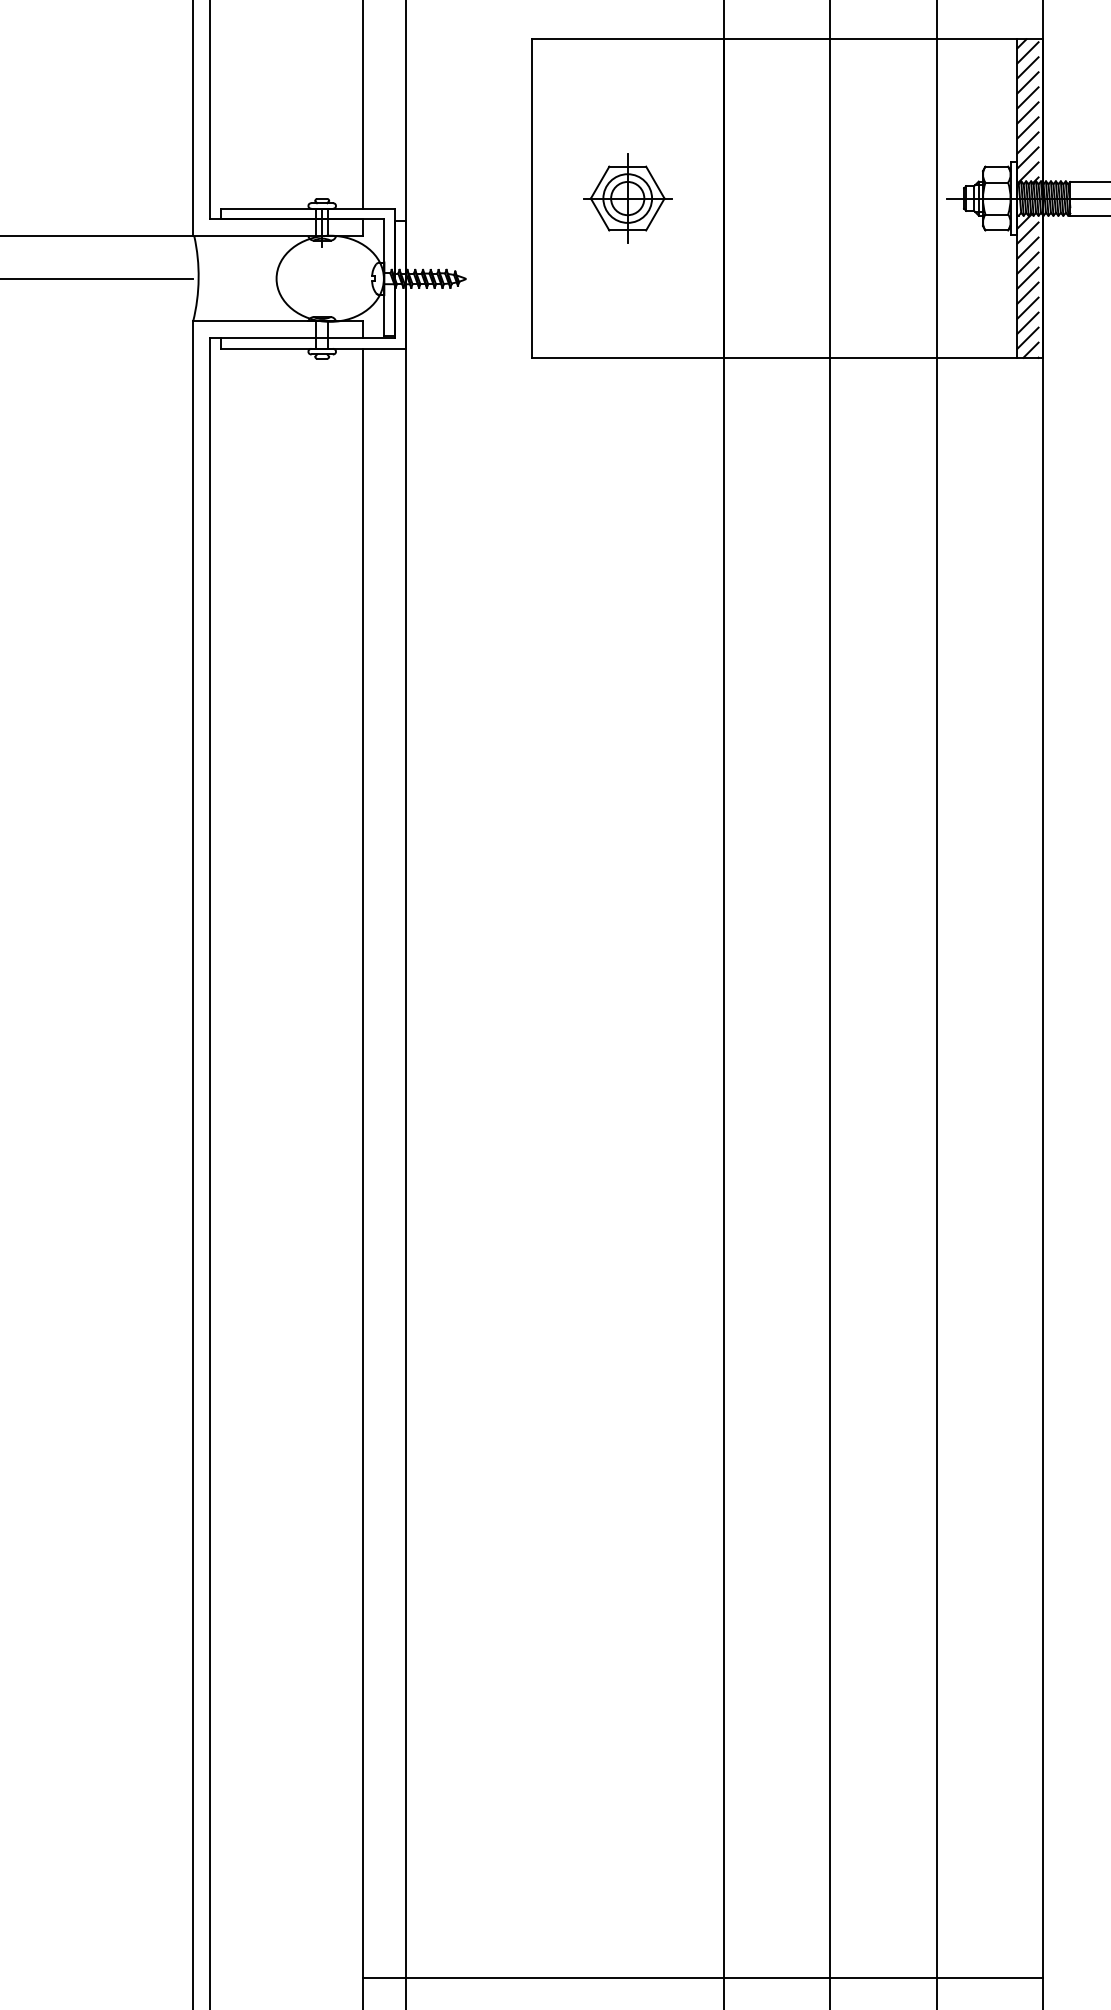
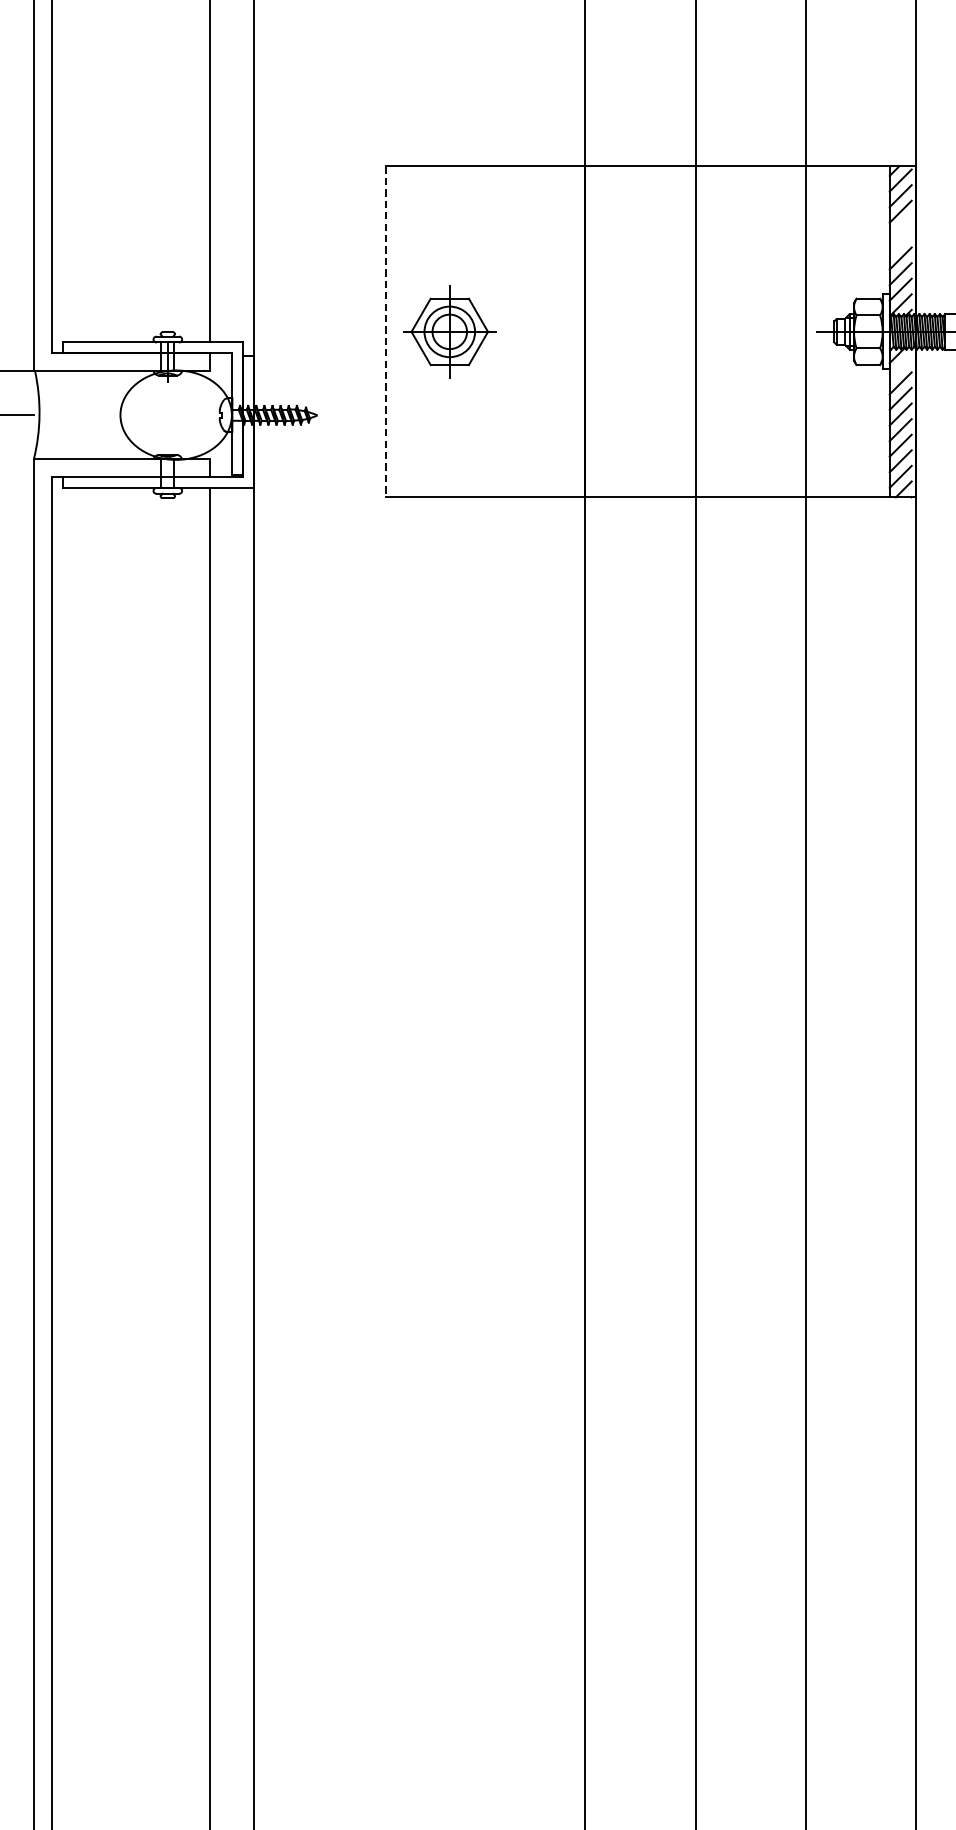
line: (1027, 97) -> (900, 226), removed
line: (1027, 112) -> (900, 242), removed
part: (627, 198) -> (449, 331), moved
line: (532, 199) -> (386, 332), solid -> dashed
line: (1027, 232) -> (900, 367), removed

